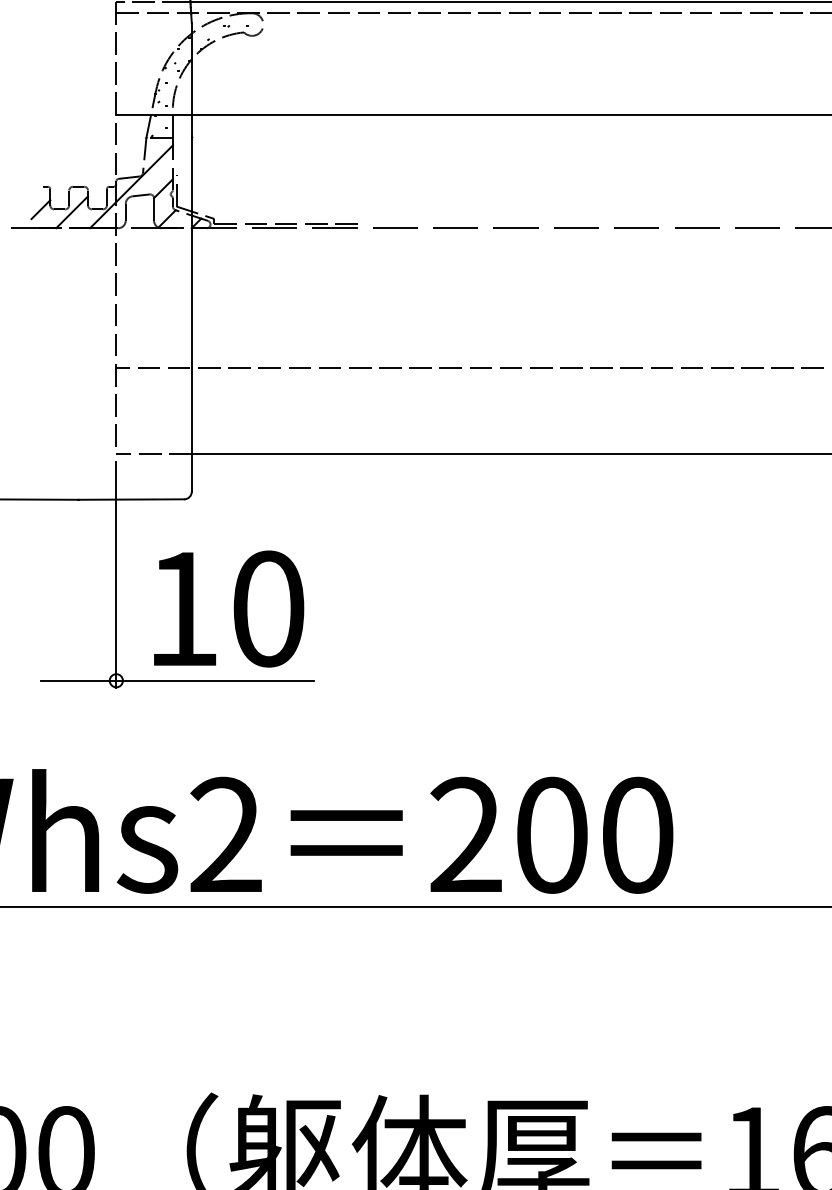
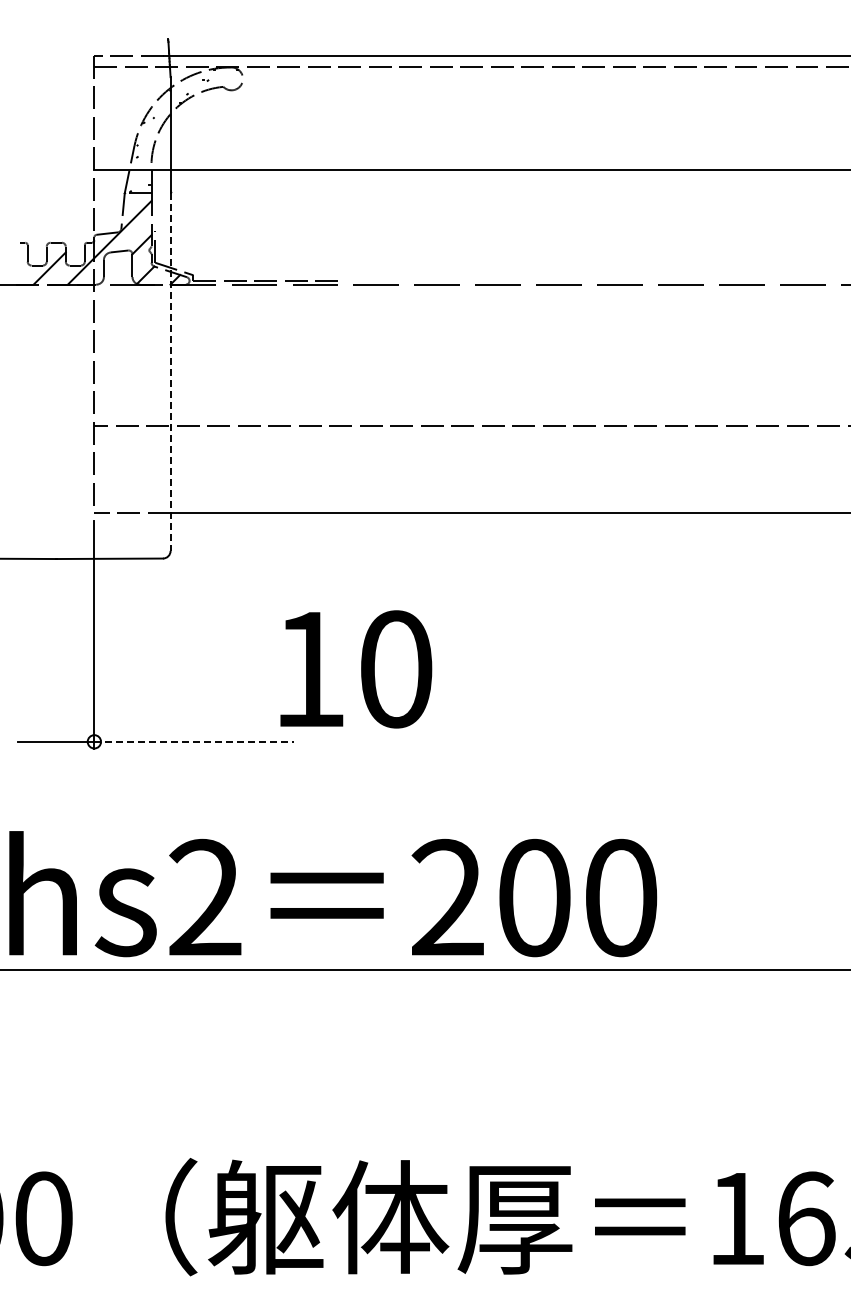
line: (40, 209) -> (17, 265), removed
line: (191, 315) -> (170, 372), solid -> dashed
text: (229, 609) -> (356, 669), moved
line: (215, 680) -> (194, 741), solid -> dashed

